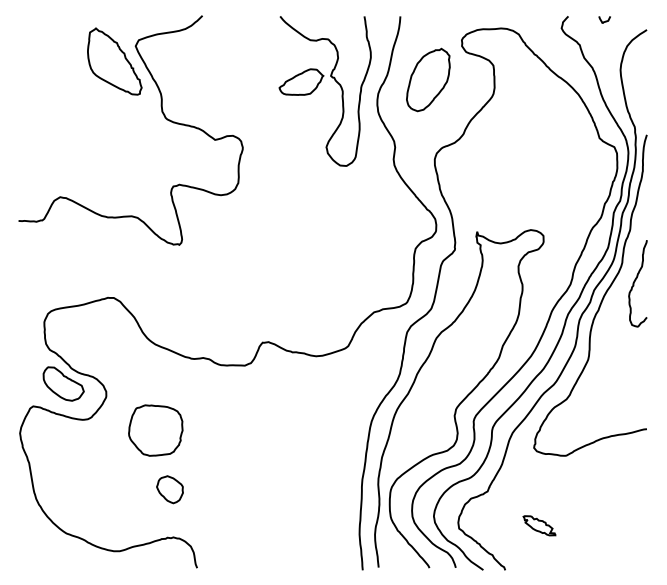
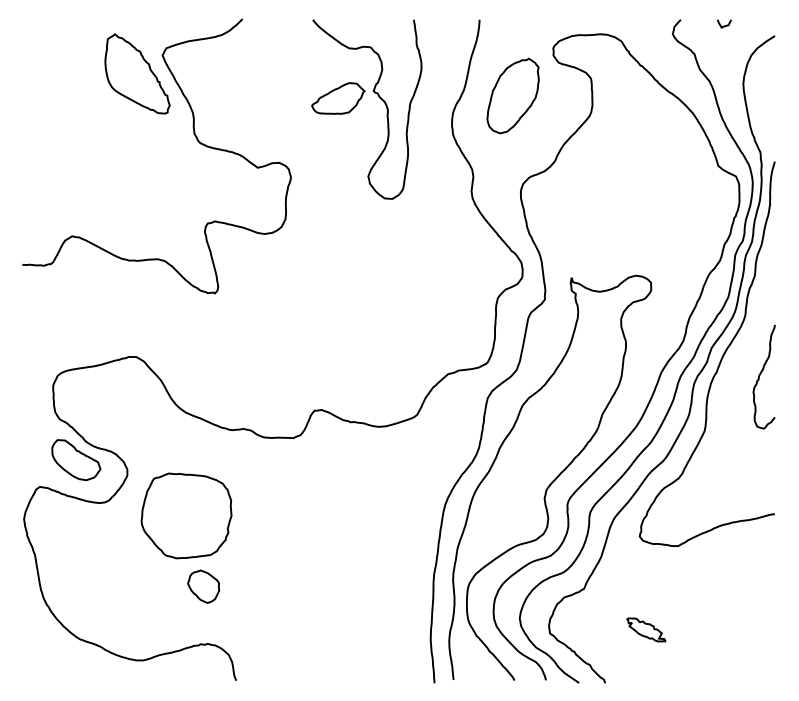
part: (318, 86) -> (358, 103), moved
curve: (635, 281) -> (761, 374), moved
part: (155, 430) -> (186, 515), size x1.4

